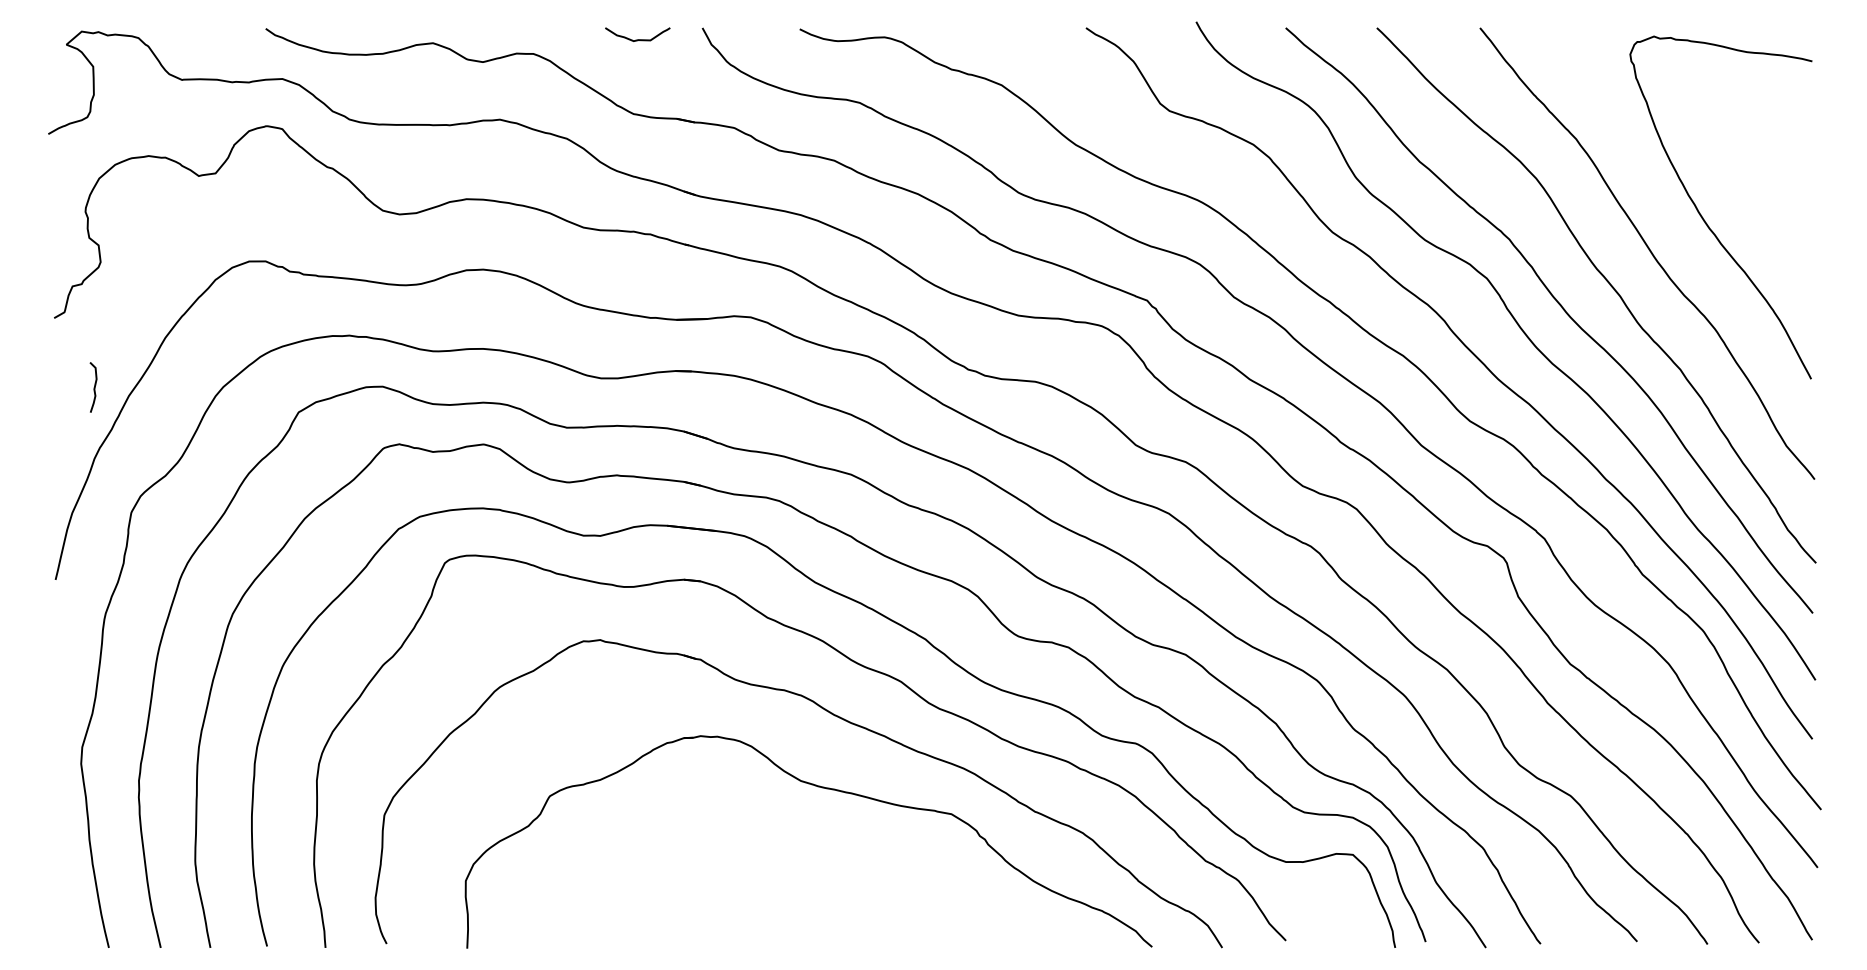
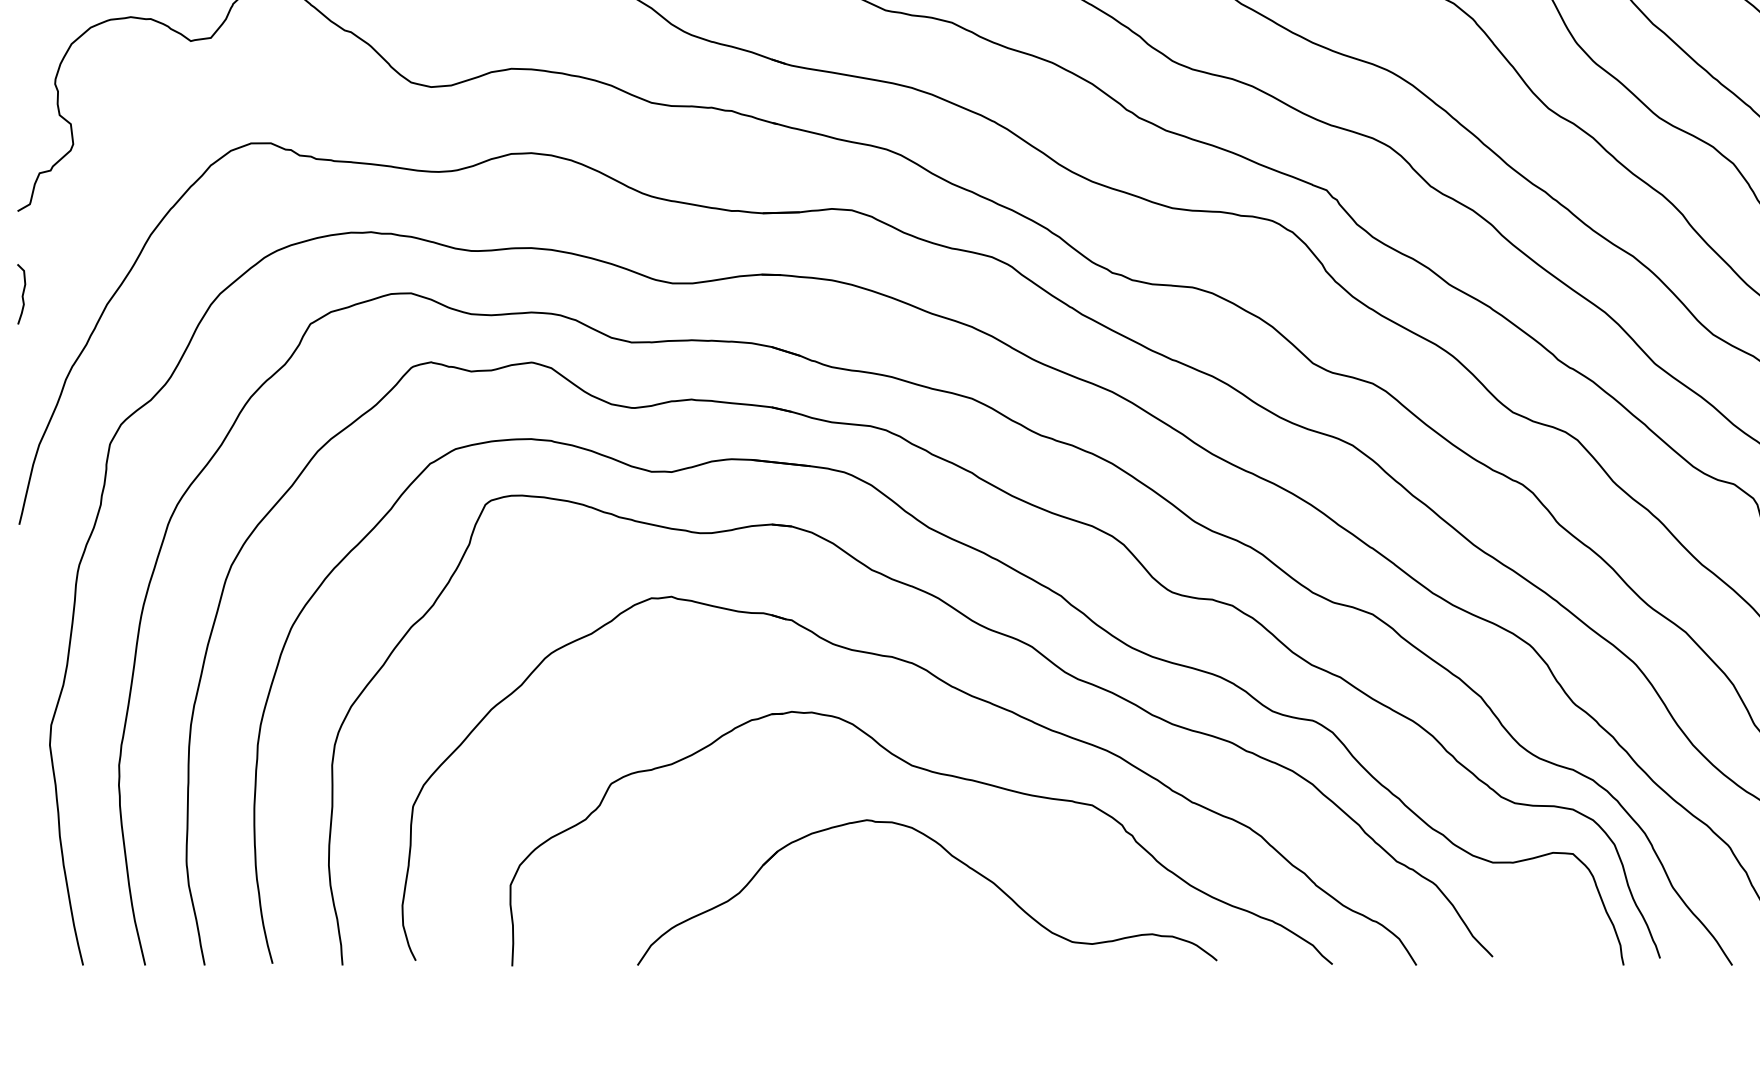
curve: (93, 387) -> (21, 294), moved
part: (835, 858) -> (953, 858), added

